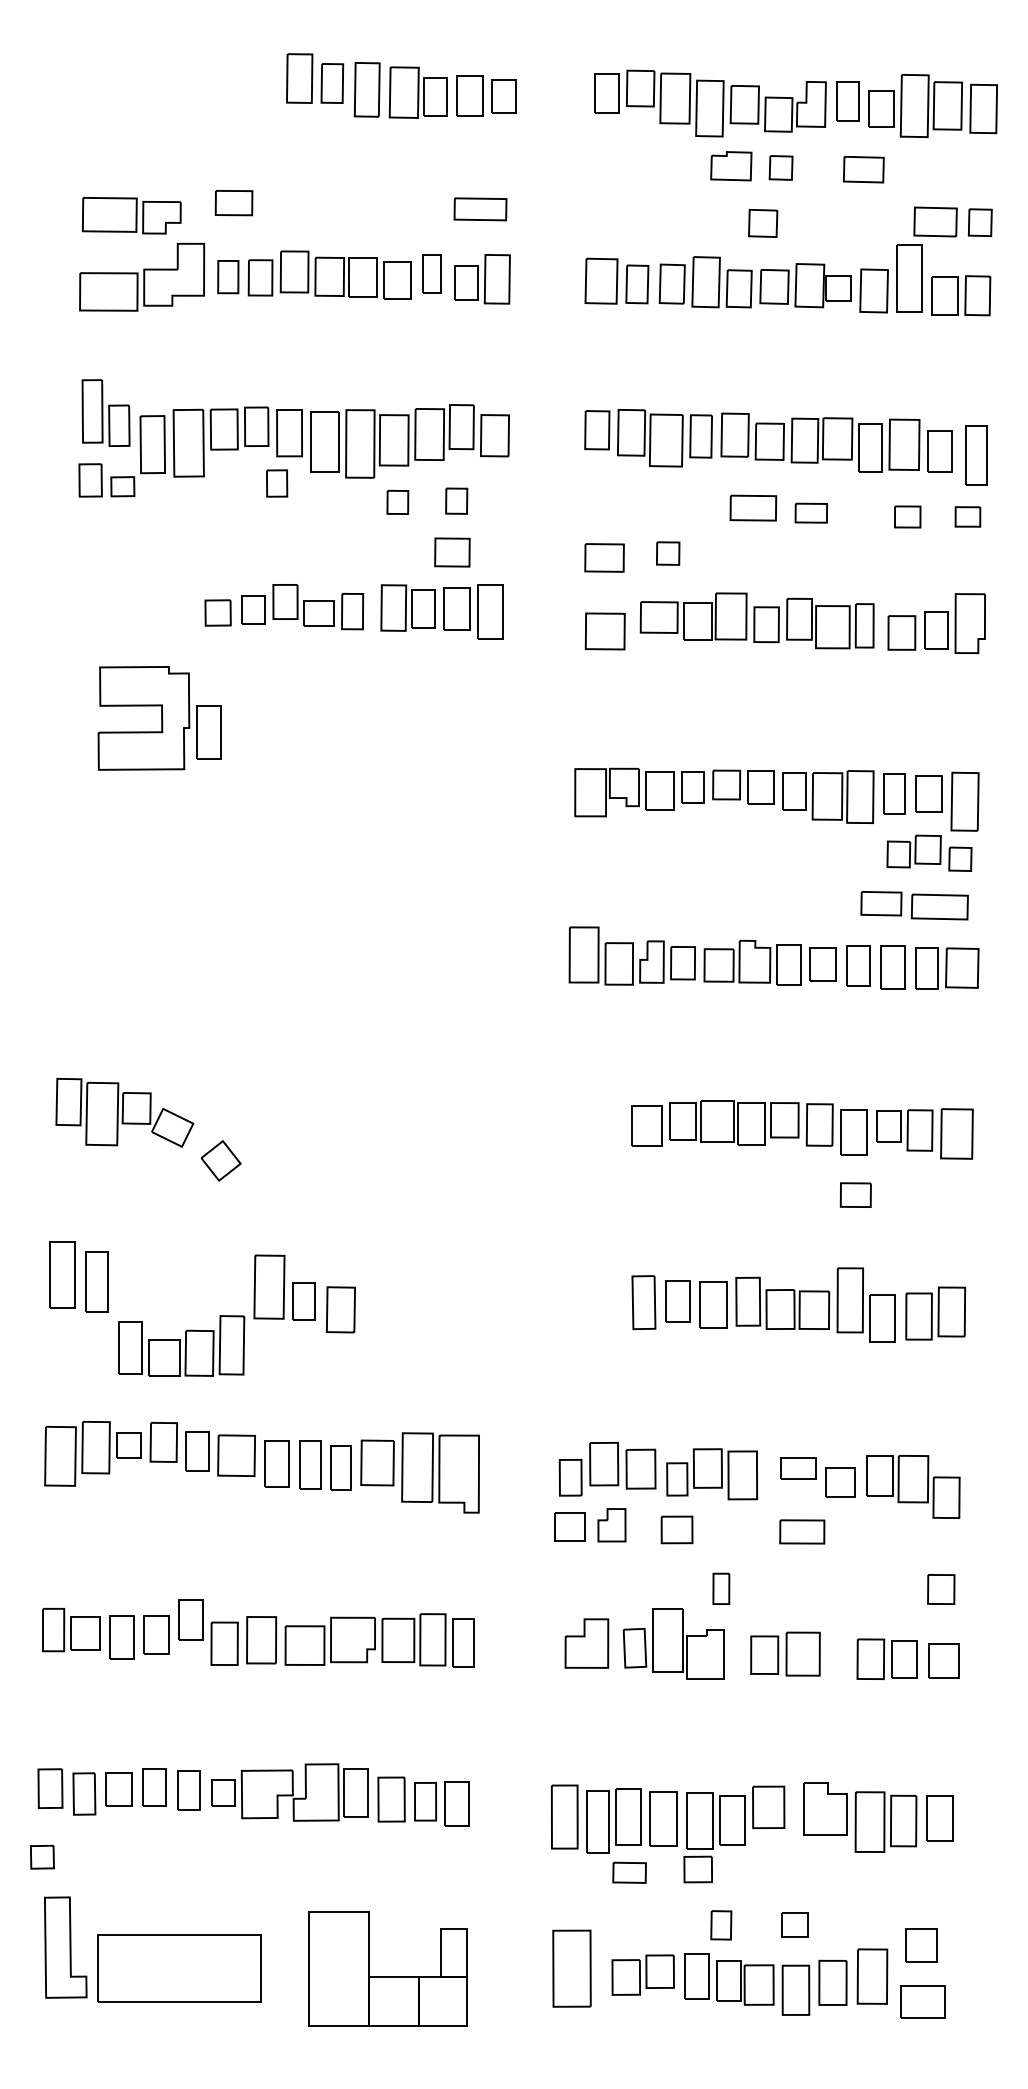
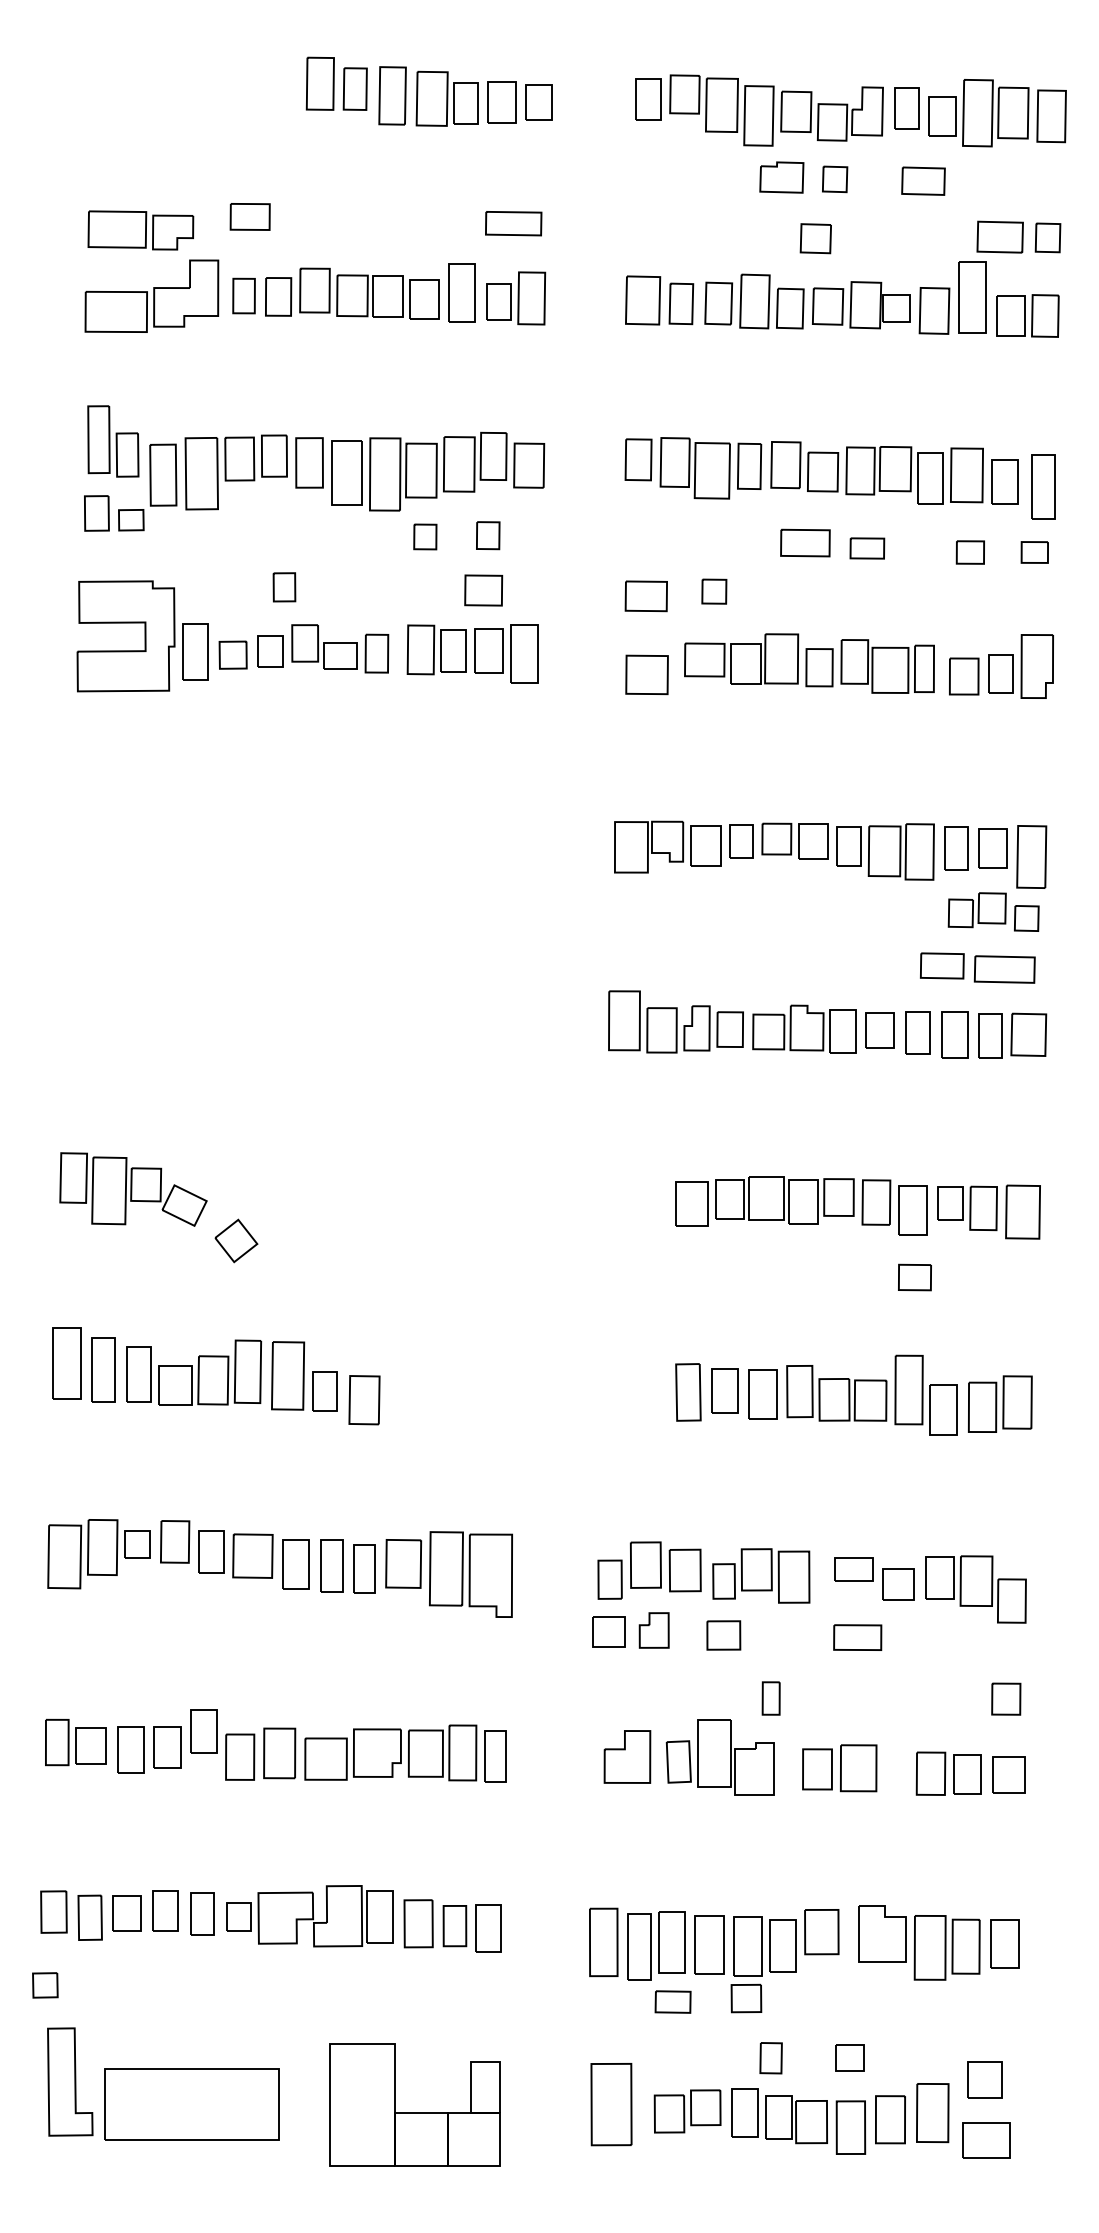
part: (431, 274) -> (461, 293), size x1.43
part: (277, 483) -> (284, 587), moved
part: (159, 718) -> (142, 636), moved
part: (181, 1345) -> (194, 1372), moved

